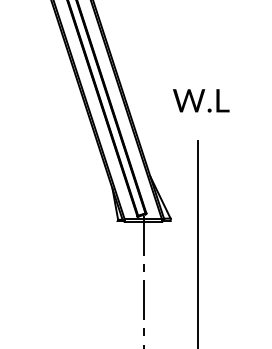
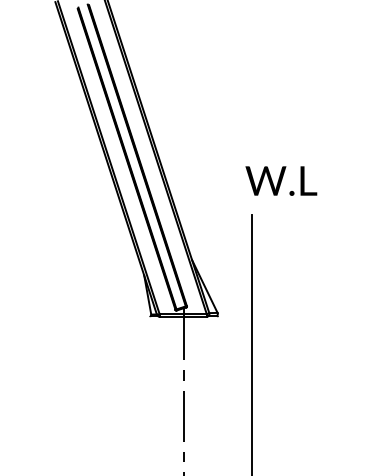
text: (201, 100) -> (281, 180), moved

